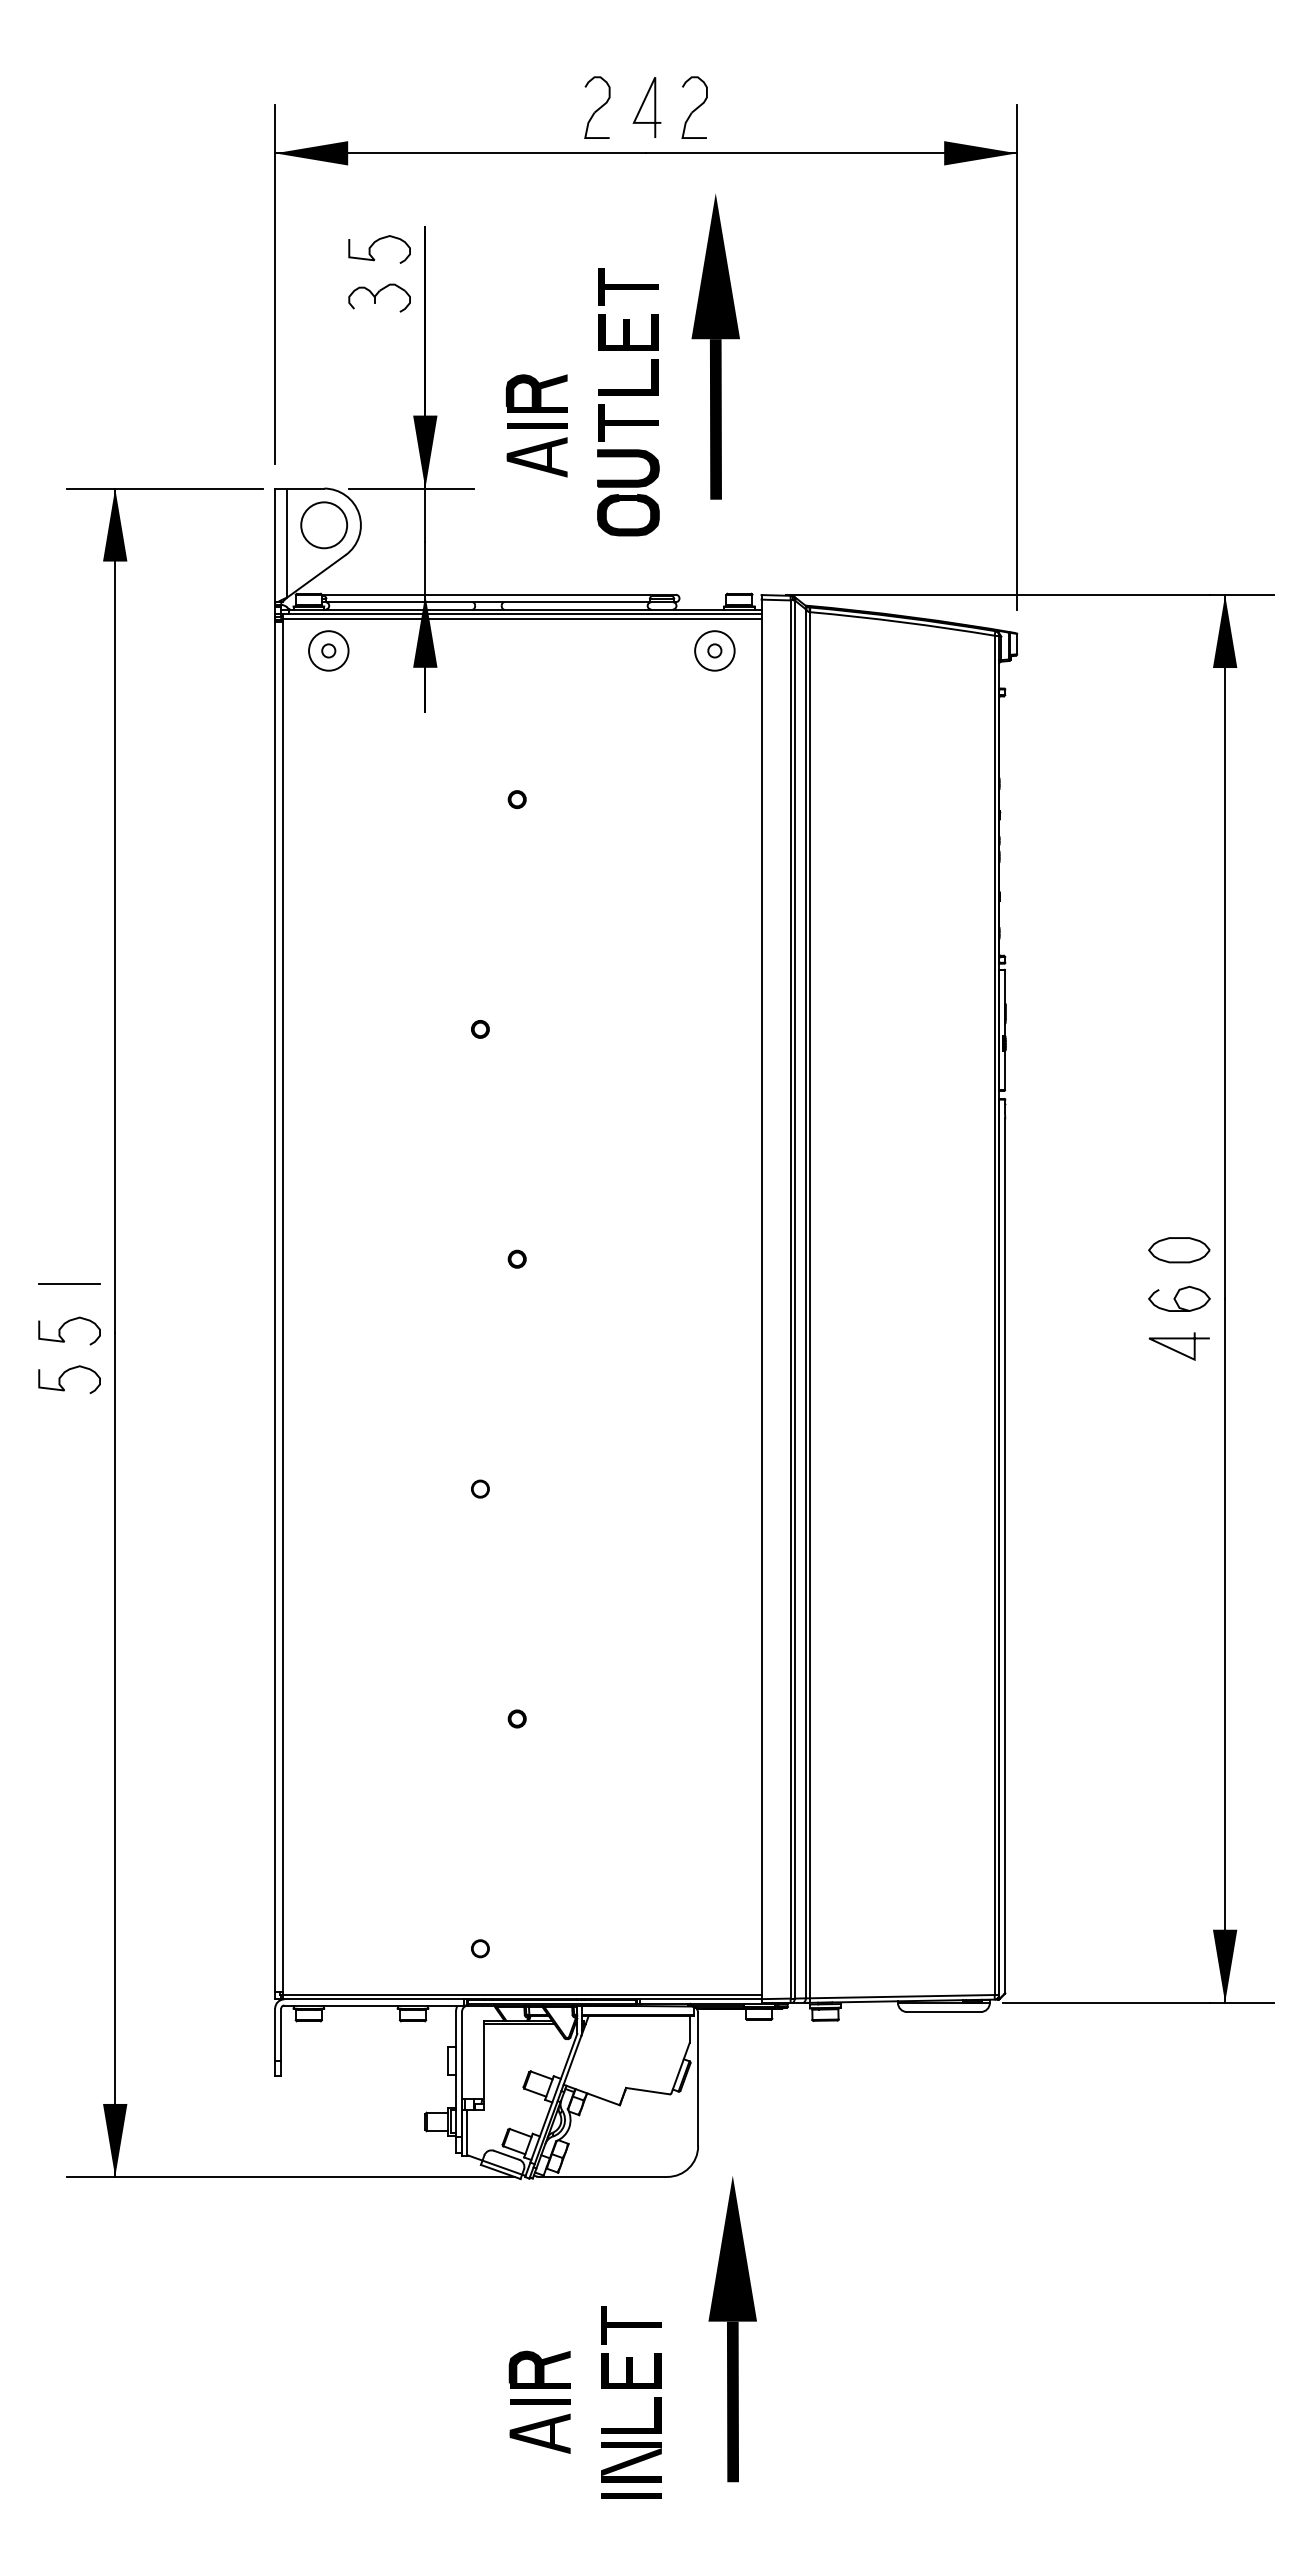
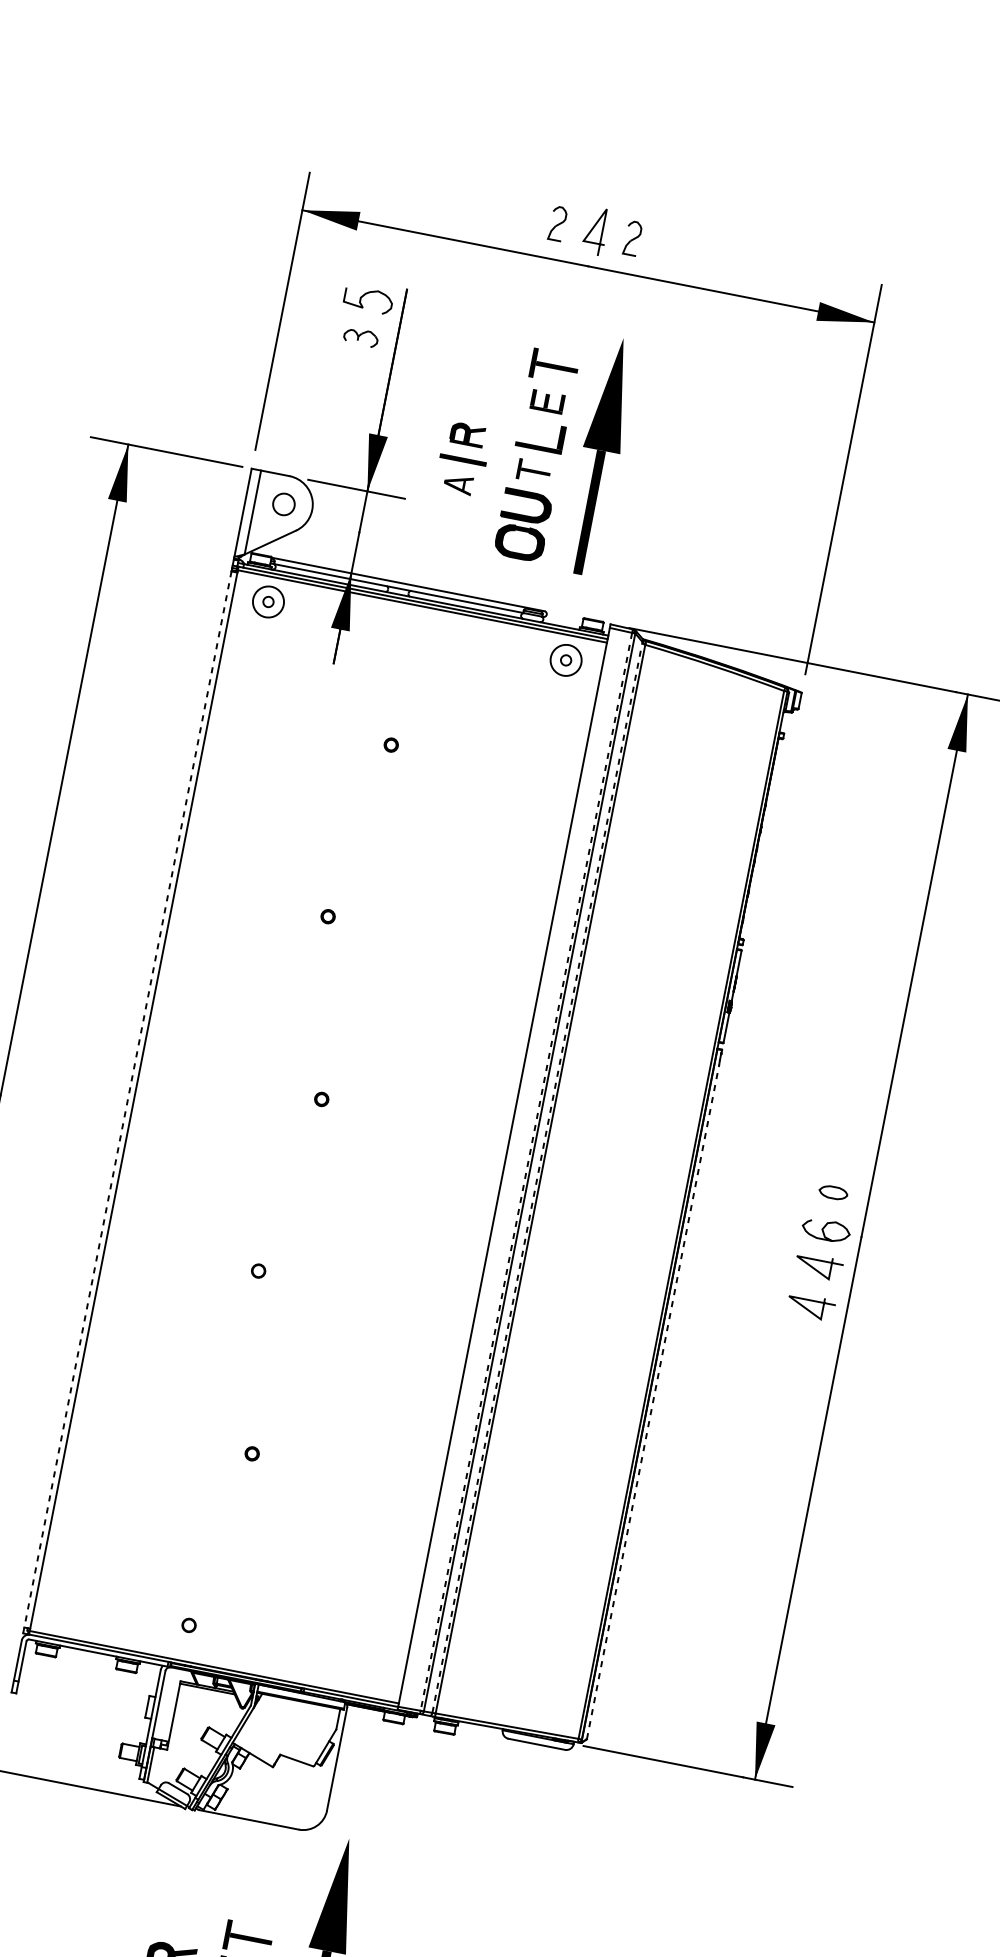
part: (597, 107) -> (557, 223), size x0.7
part: (694, 107) -> (632, 238), size x0.7
part: (379, 297) -> (361, 337), size x0.7
part: (628, 332) -> (547, 401), size x0.7
part: (715, 346) -> (600, 456), moved
part: (536, 393) -> (467, 434), size x0.7
part: (628, 422) -> (534, 471), size x0.7
part: (536, 457) -> (457, 484), size x0.6
circle: (324, 525) -> (284, 504), size x0.6
part: (1179, 1250) -> (833, 1192), size x0.6
line: (790, 1300) -> (526, 1172), solid -> dashed
line: (805, 1303) -> (537, 1177), solid -> dashed
line: (275, 1310) -> (127, 1102), solid -> dashed
line: (1177, 1402) -> (809, 1309), added
line: (1005, 1555) -> (653, 1401), solid -> dashed

